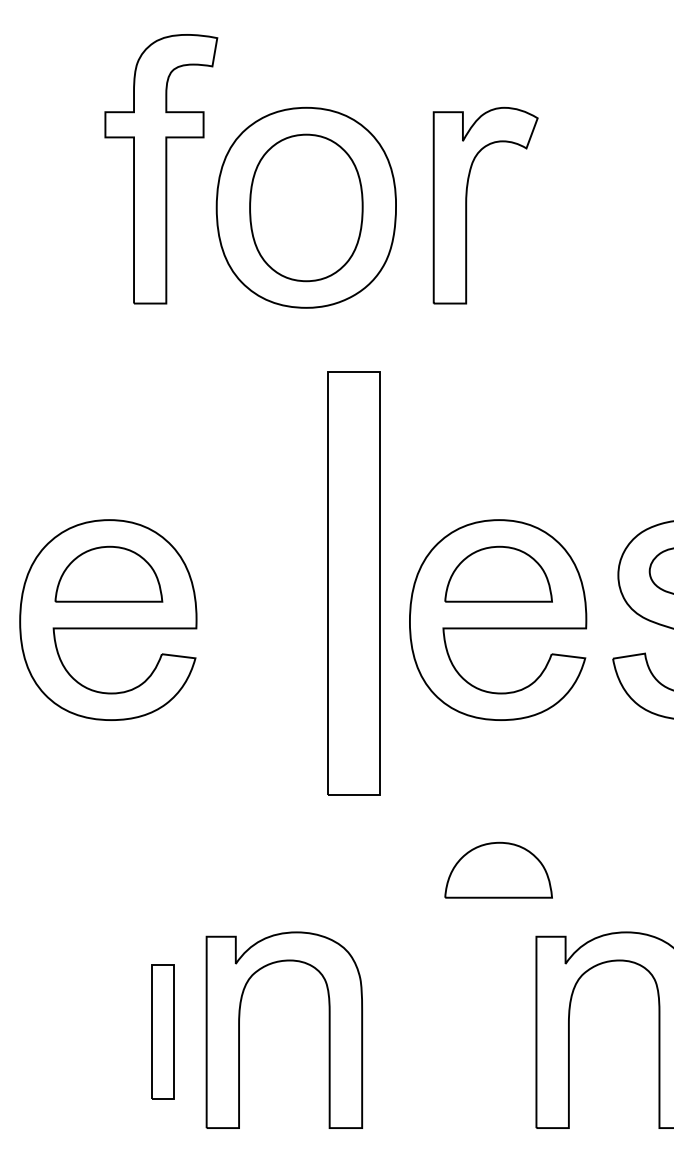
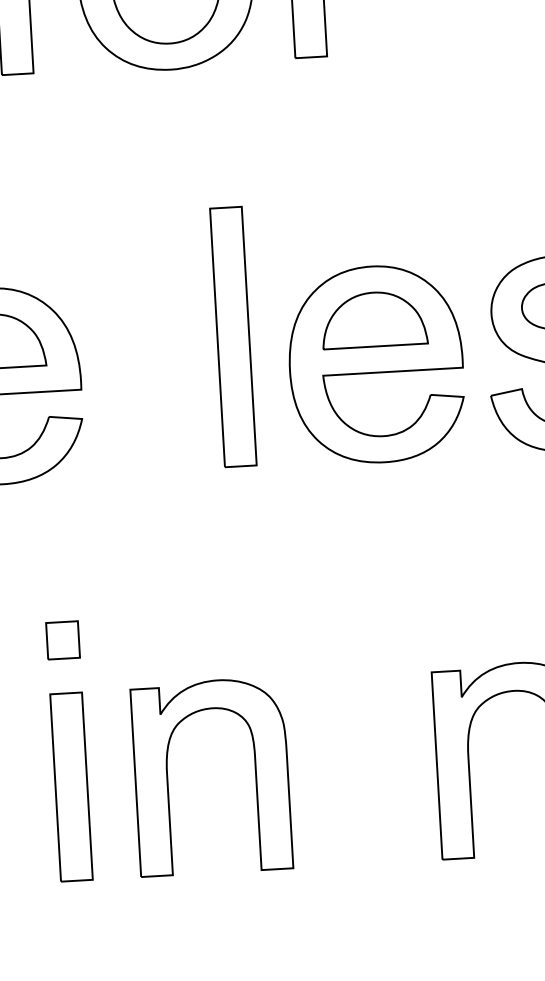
part: (353, 583) -> (232, 336), size x0.62
part: (498, 869) -> (390, 608), removed
part: (162, 882) -> (62, 640), added
part: (328, 1029) -> (254, 773), moved
part: (162, 1032) -> (71, 787), size x1.43

